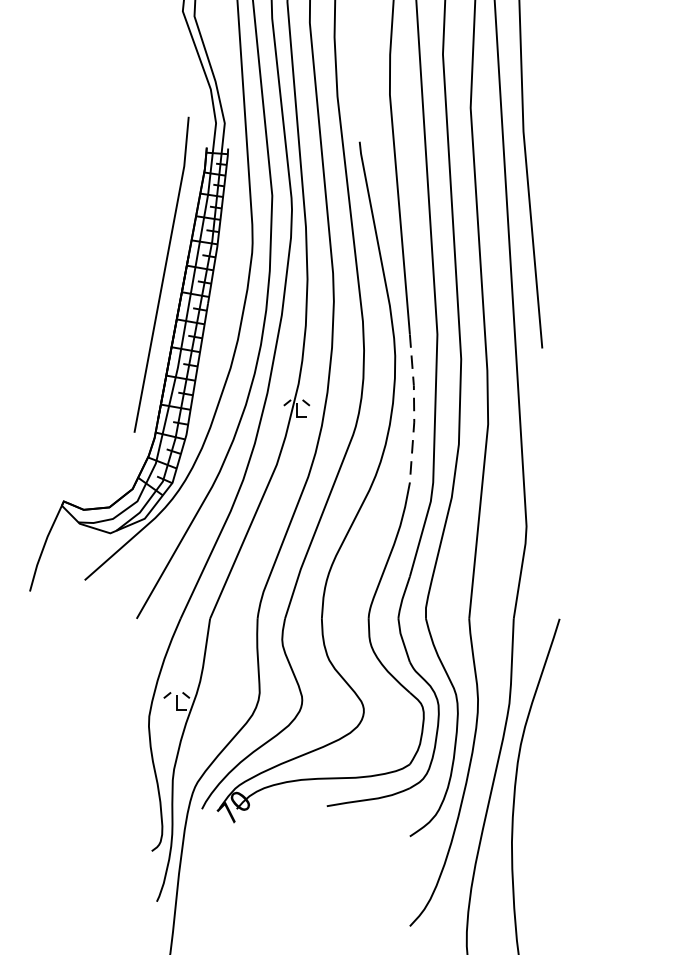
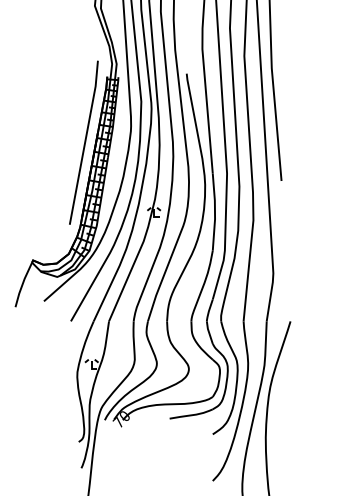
line: (413, 409) -> (214, 212), dashed -> solid

